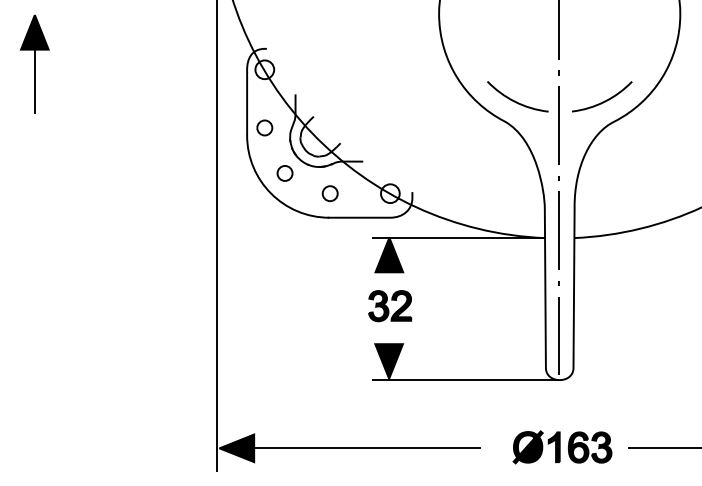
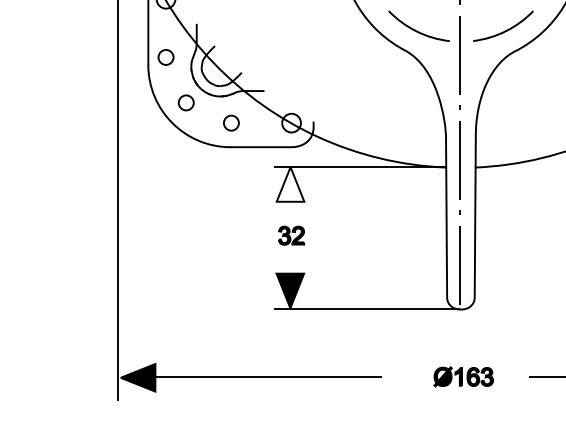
fill: (389, 254) -> (290, 183), removed
part: (390, 306) -> (291, 235), size x0.6
part: (562, 447) -> (463, 376), size x0.6

